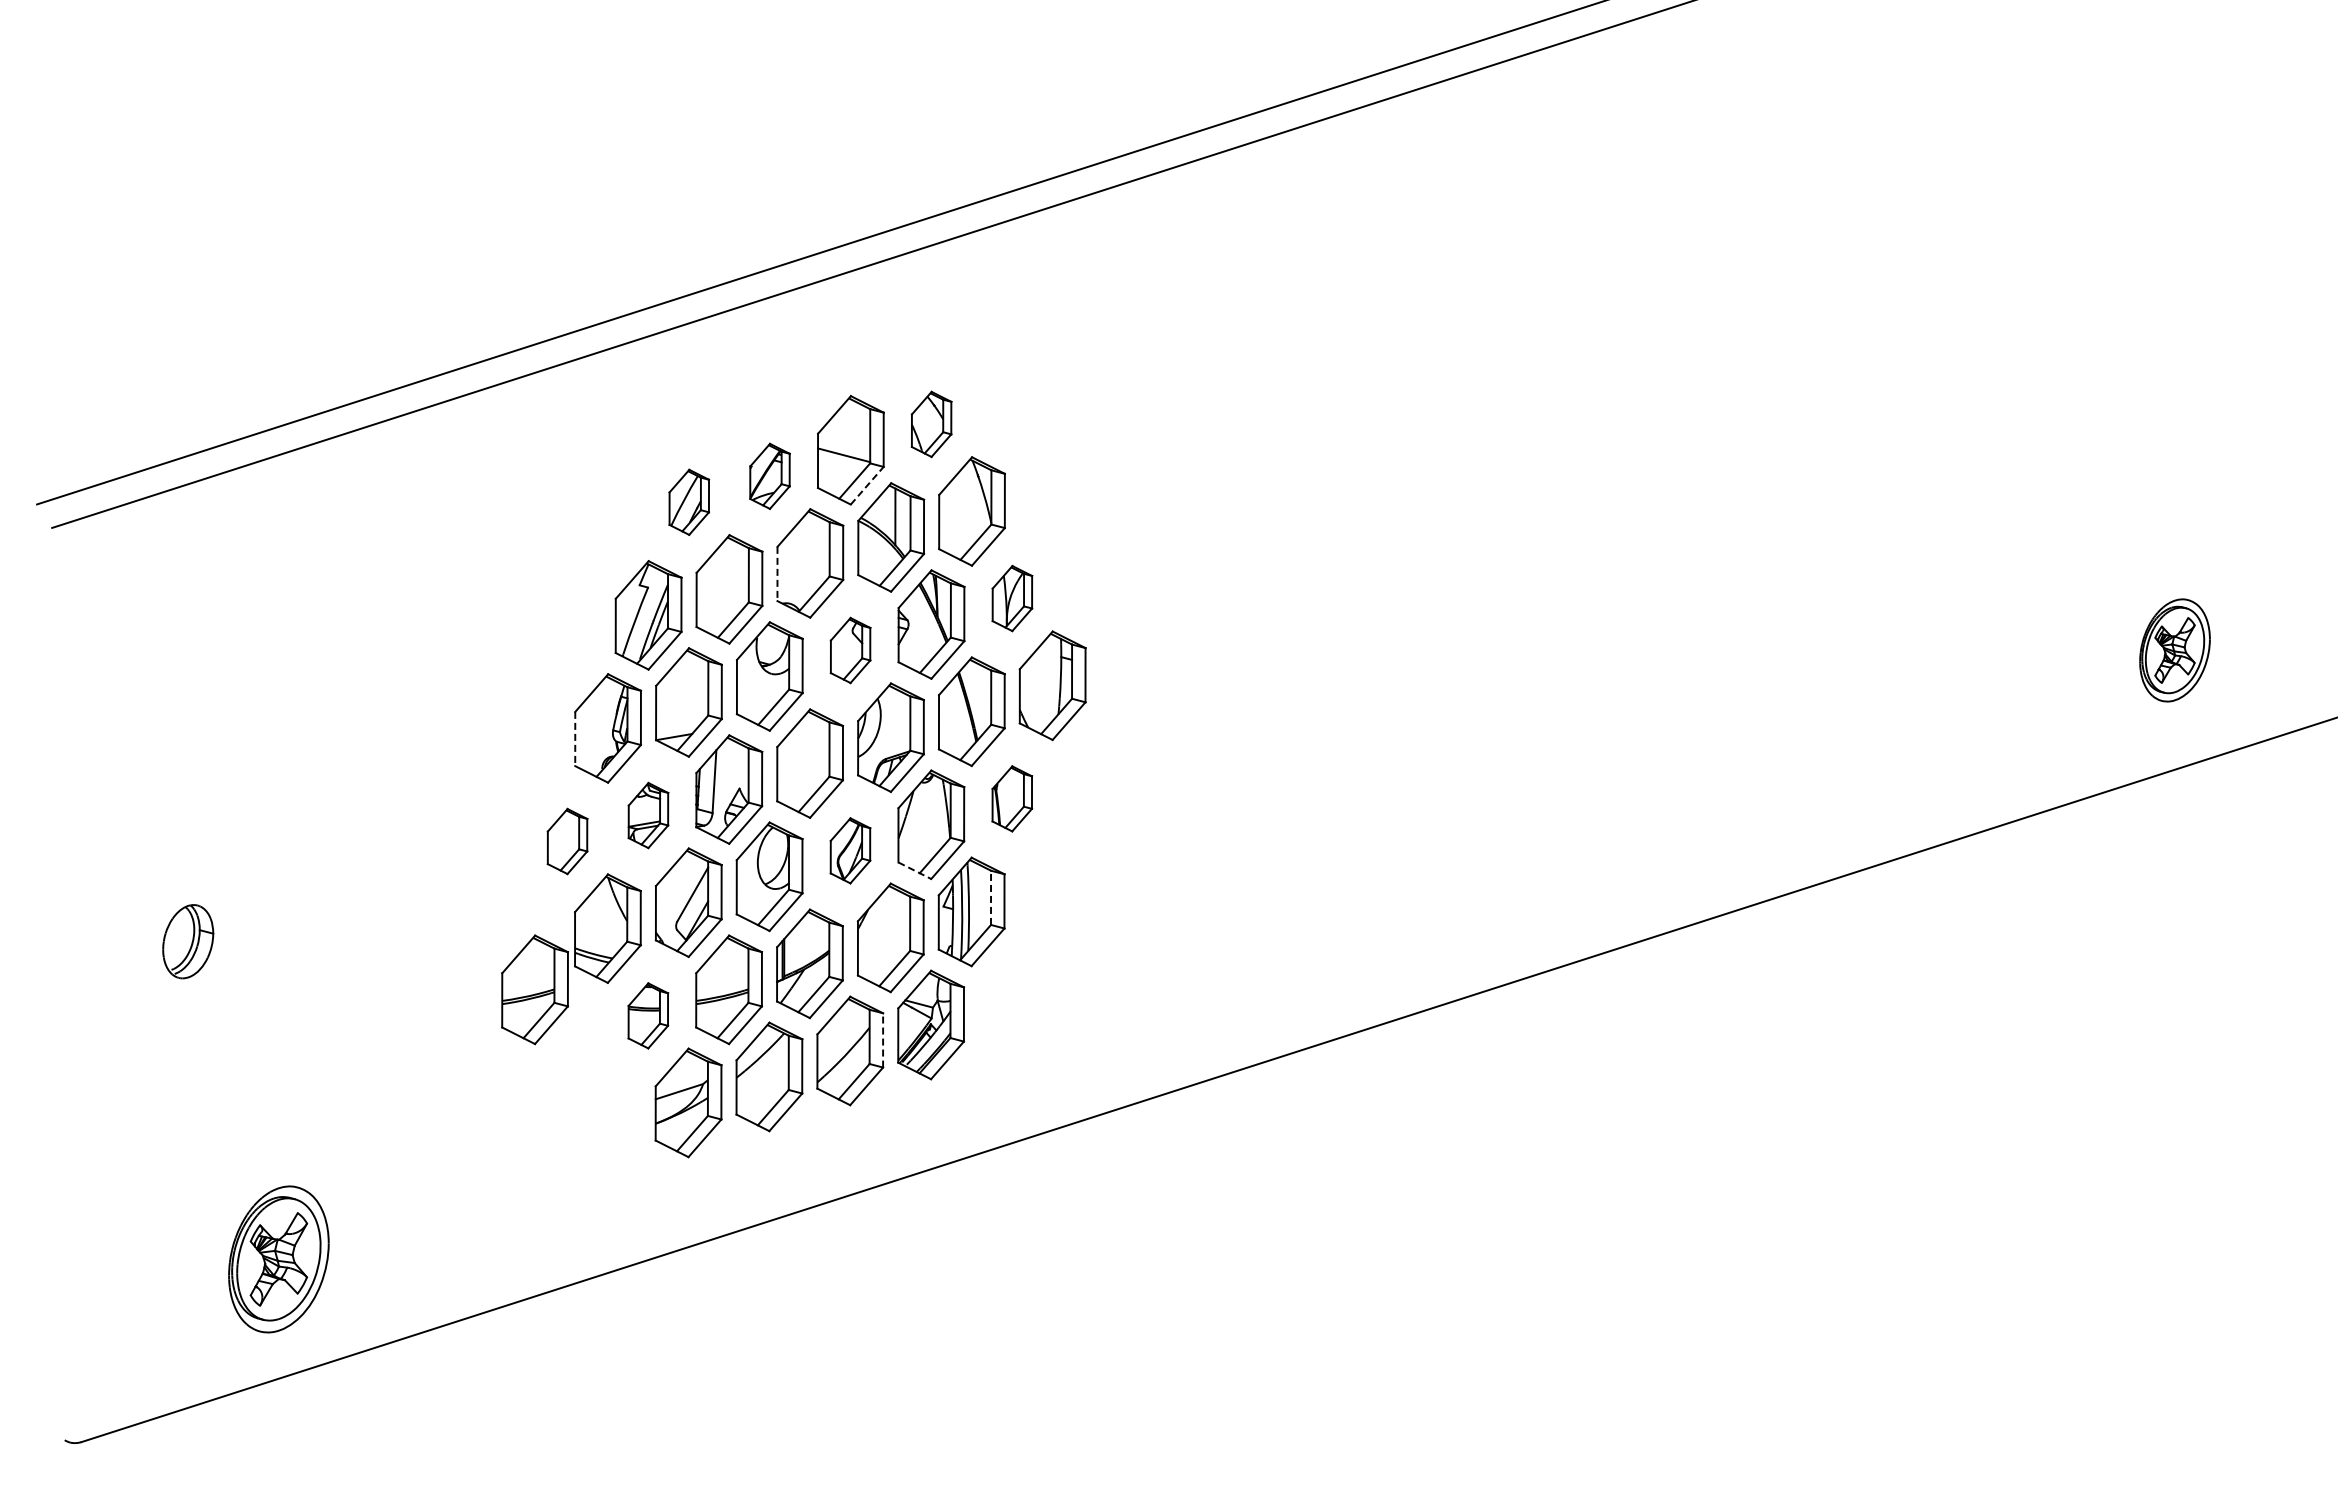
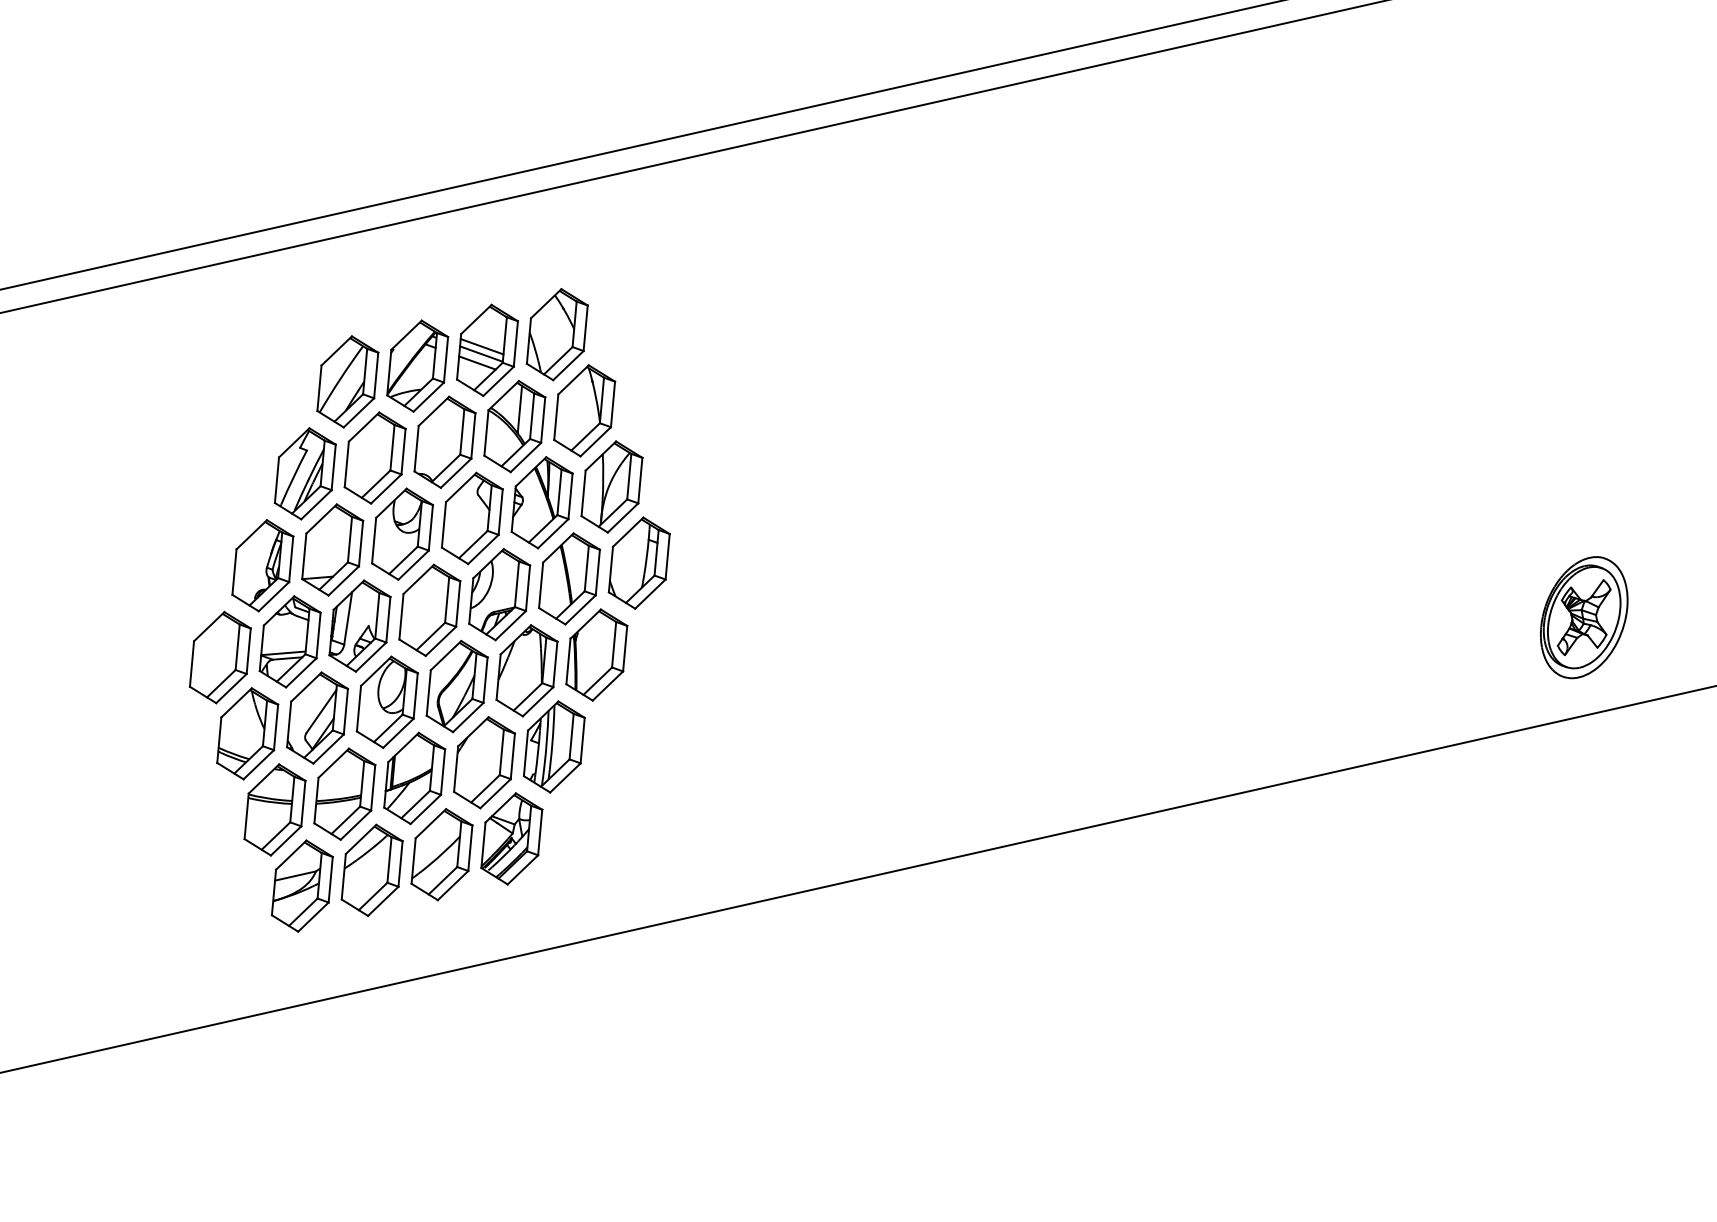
part: (931, 424) -> (557, 334), size x1.67
line: (844, 446) -> (482, 346), added
line: (840, 466) -> (477, 363), added
part: (769, 476) -> (417, 366), size x1.67
line: (867, 485) -> (498, 381), dashed -> solid
part: (689, 502) -> (348, 382), size x1.67
line: (777, 574) -> (416, 449), dashed -> solid
part: (1012, 598) -> (612, 486), size x1.67
part: (850, 650) -> (472, 518), size x1.67
part: (2174, 650) -> (1583, 617), size x1.43
line: (575, 739) -> (234, 572), dashed -> solid
part: (1012, 798) -> (597, 654), size x1.67
part: (648, 815) -> (290, 641), size x1.67
part: (567, 841) -> (220, 657), size x1.67
part: (850, 850) -> (457, 686), size x1.67
line: (915, 870) -> (510, 708), dashed -> solid
line: (991, 897) -> (572, 736), dashed -> solid
part: (534, 989) -> (181, 779), removed
part: (648, 1015) -> (275, 809), size x1.67
line: (883, 1039) -> (470, 847), dashed -> solid

